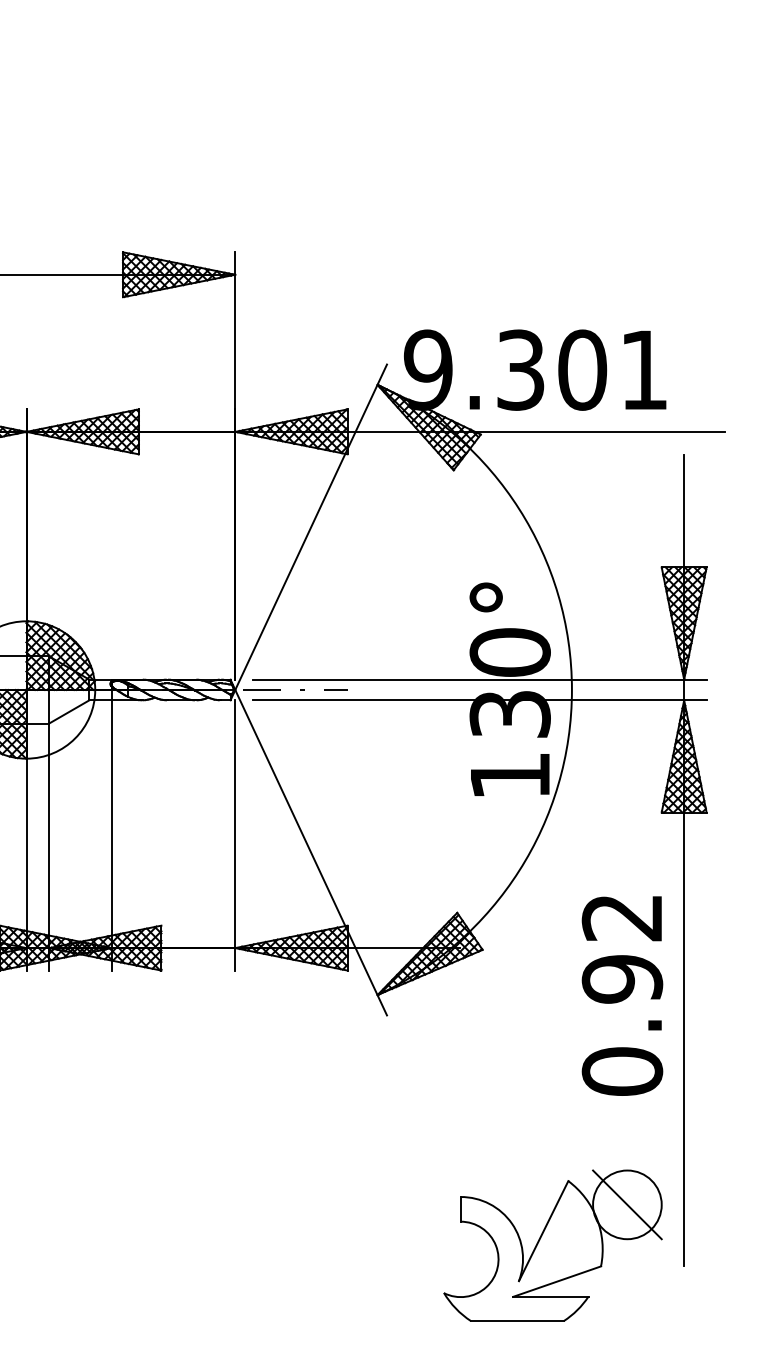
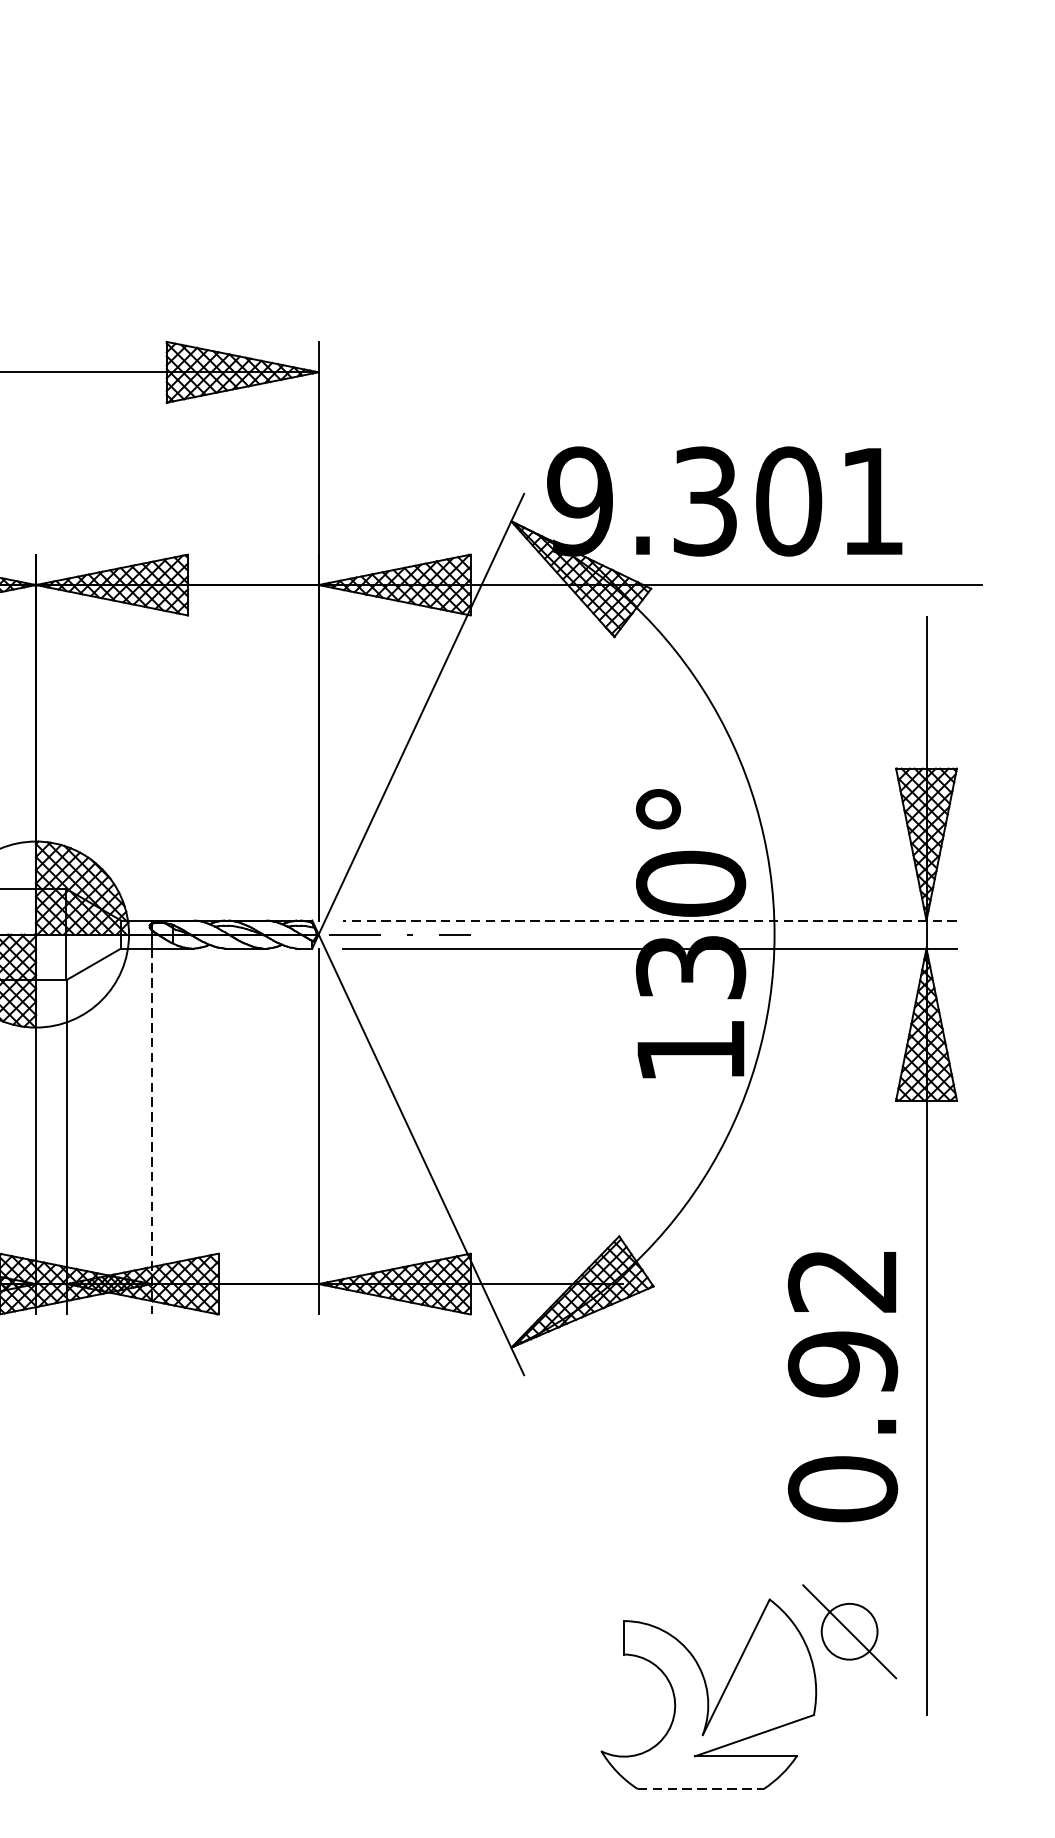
line: (479, 679) -> (649, 920), solid -> dashed
line: (111, 835) -> (151, 1131), solid -> dashed
text: (622, 995) -> (843, 1386), moved
circle: (627, 1204) -> (849, 1631), size x0.6
line: (517, 1321) -> (700, 1789), solid -> dashed

